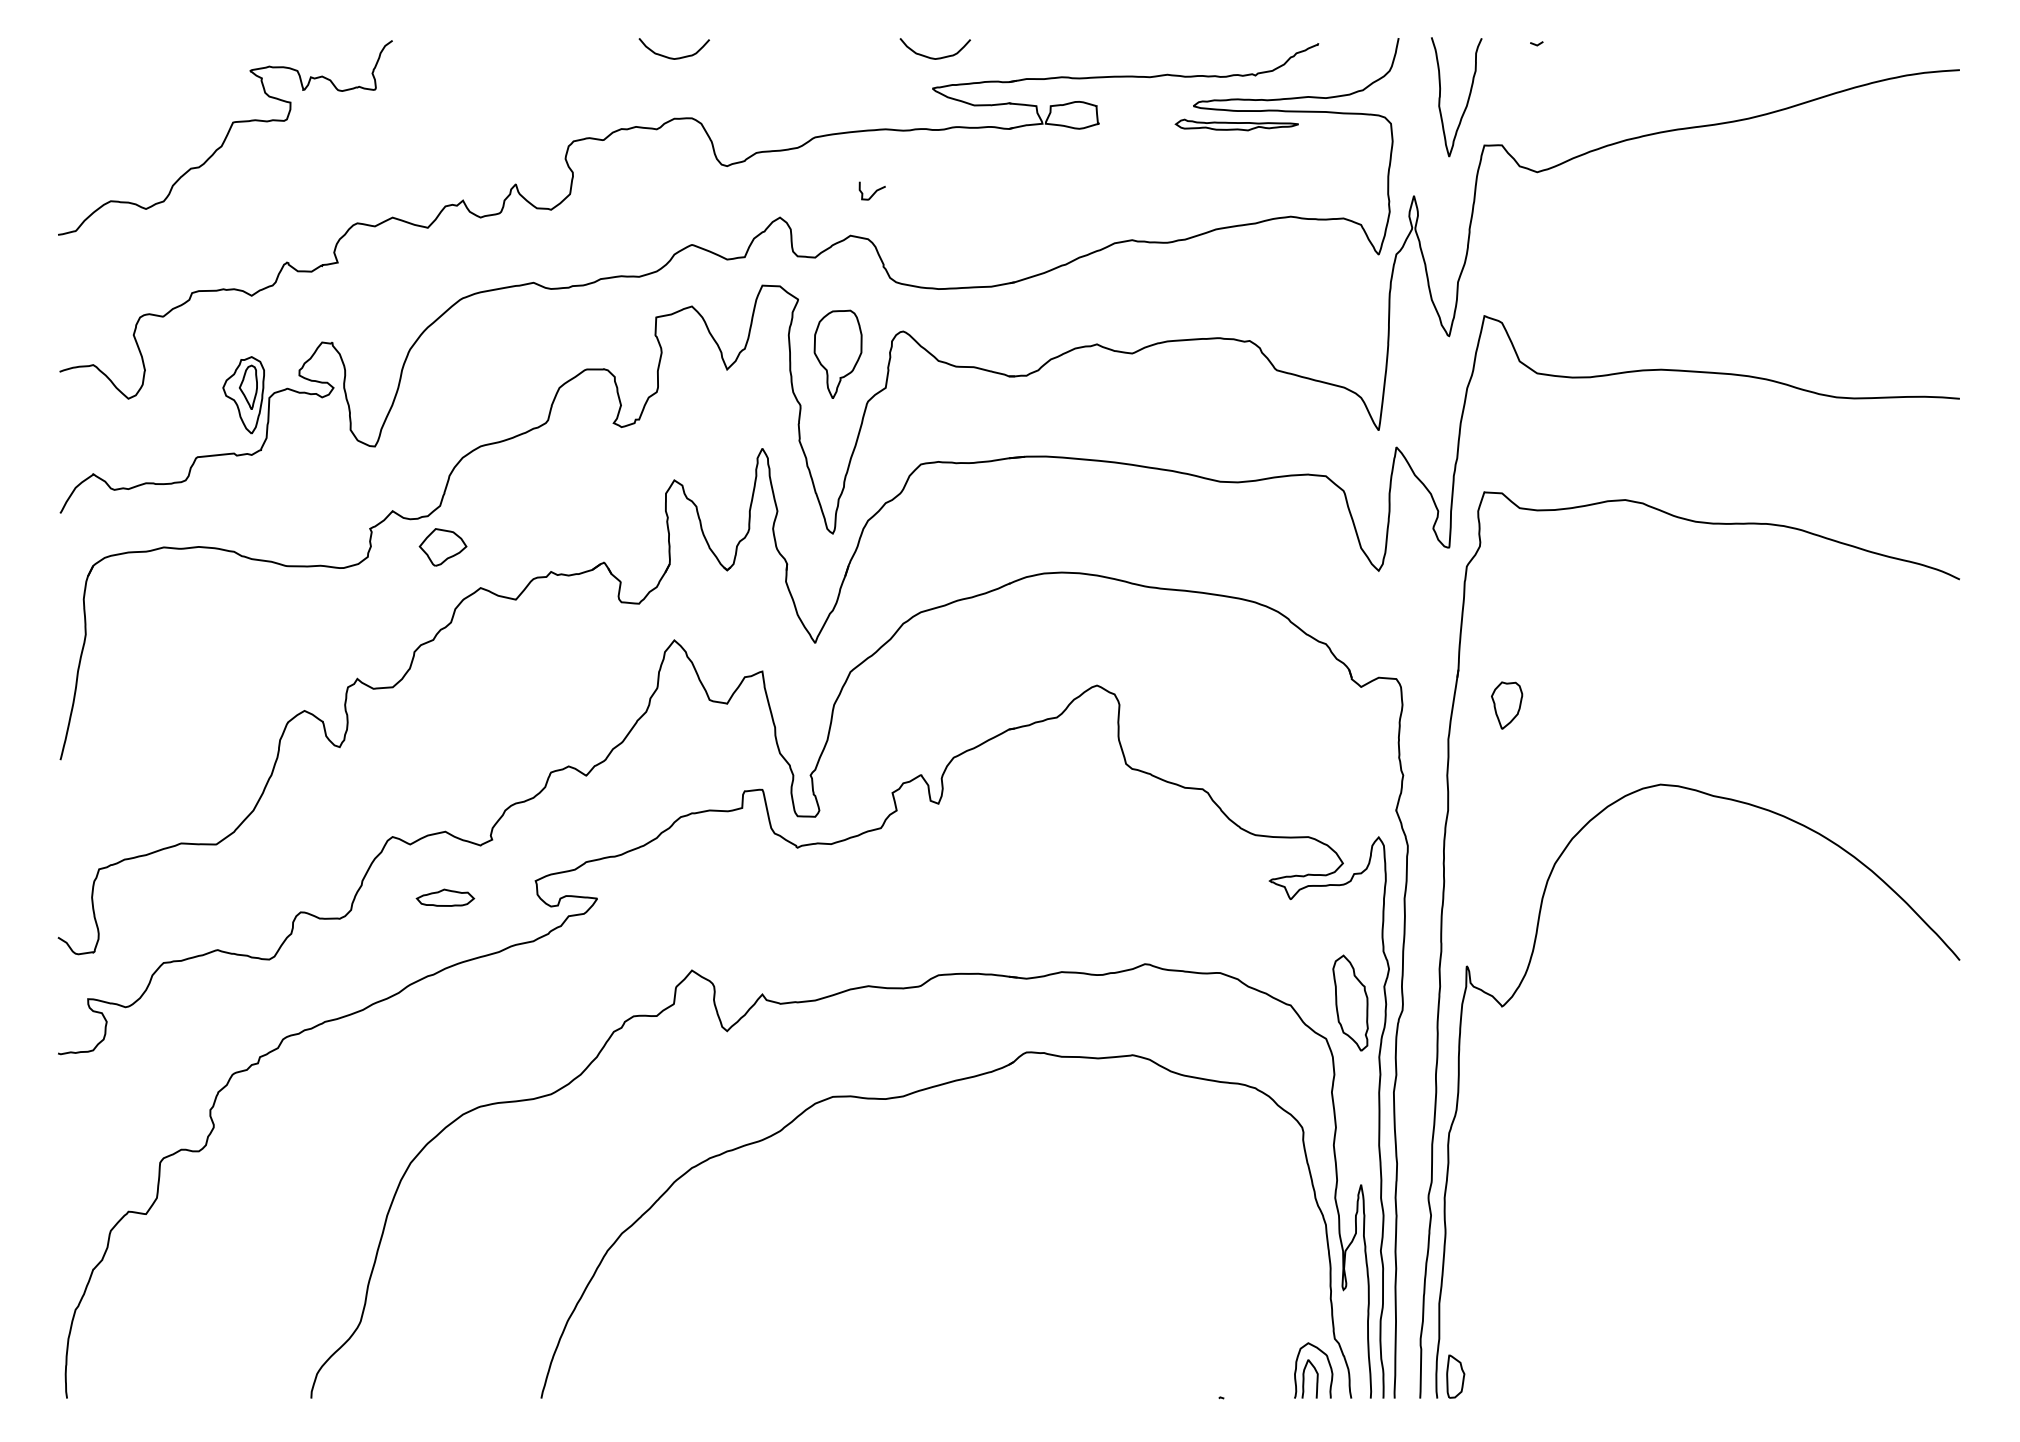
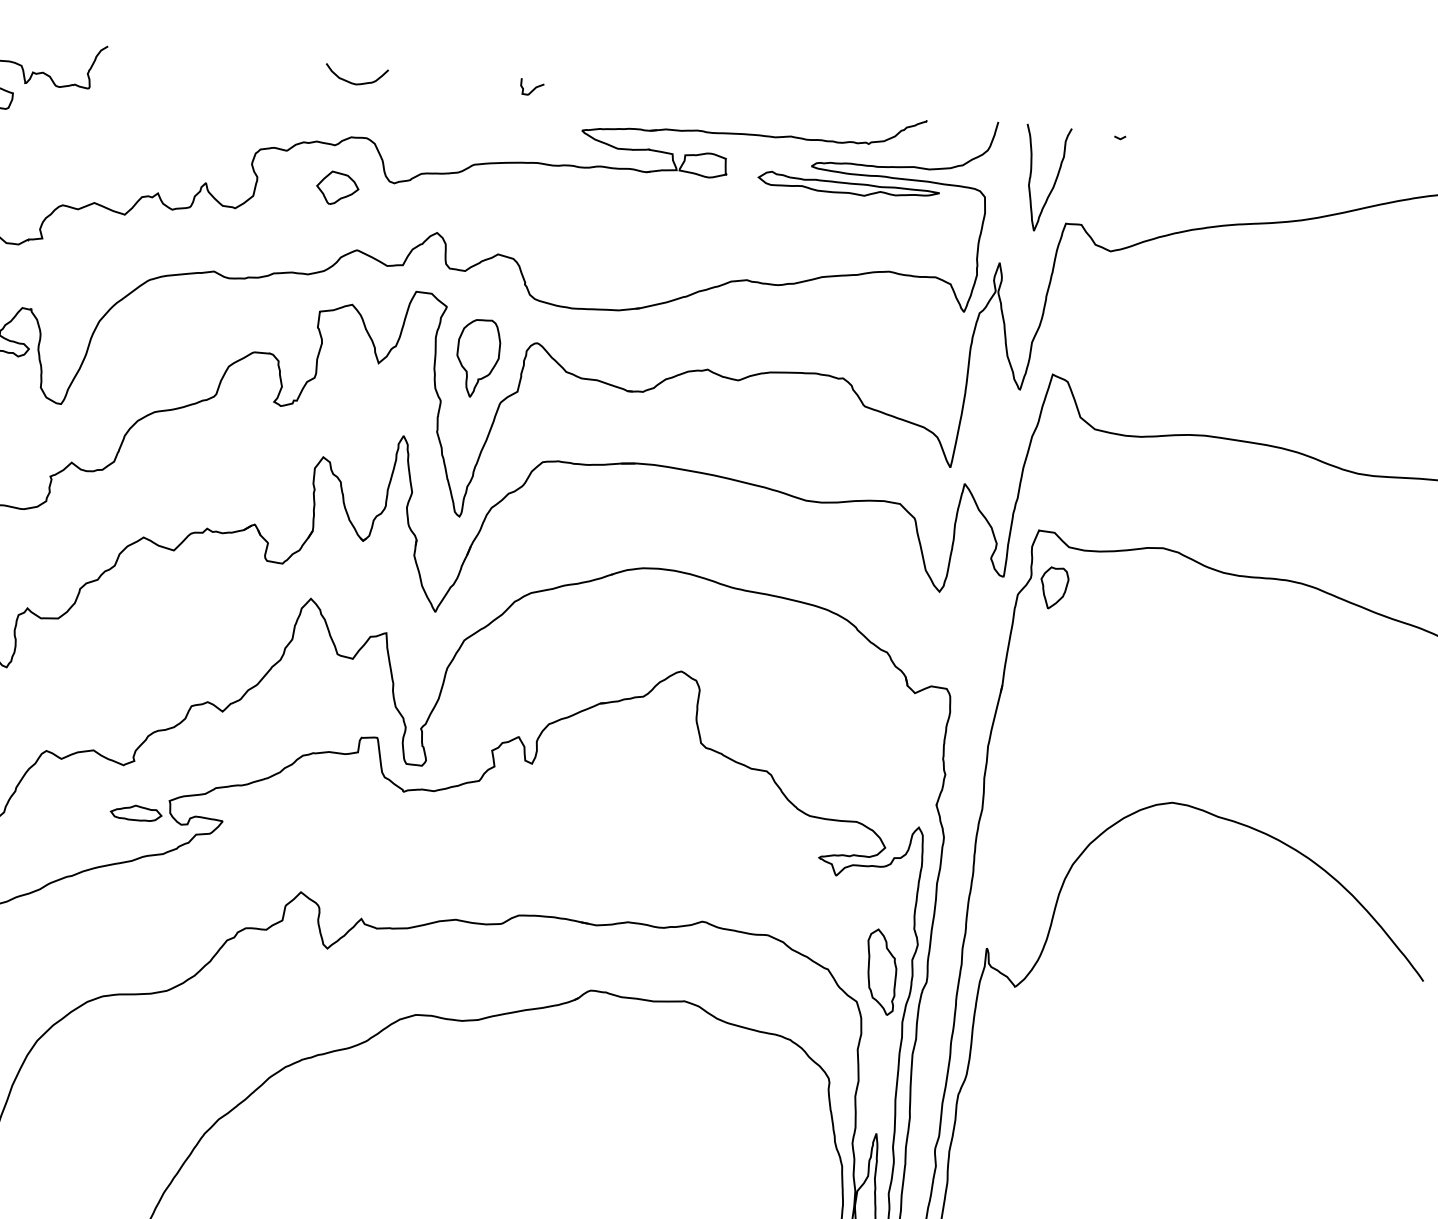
curve: (933, 57) -> (585, 103), removed
part: (1236, 124) -> (848, 185), size x1.67
curve: (873, 192) -> (533, 88), moved
part: (442, 547) -> (337, 188), moved
part: (1507, 705) -> (1054, 588), moved
part: (445, 897) -> (136, 812), moved

